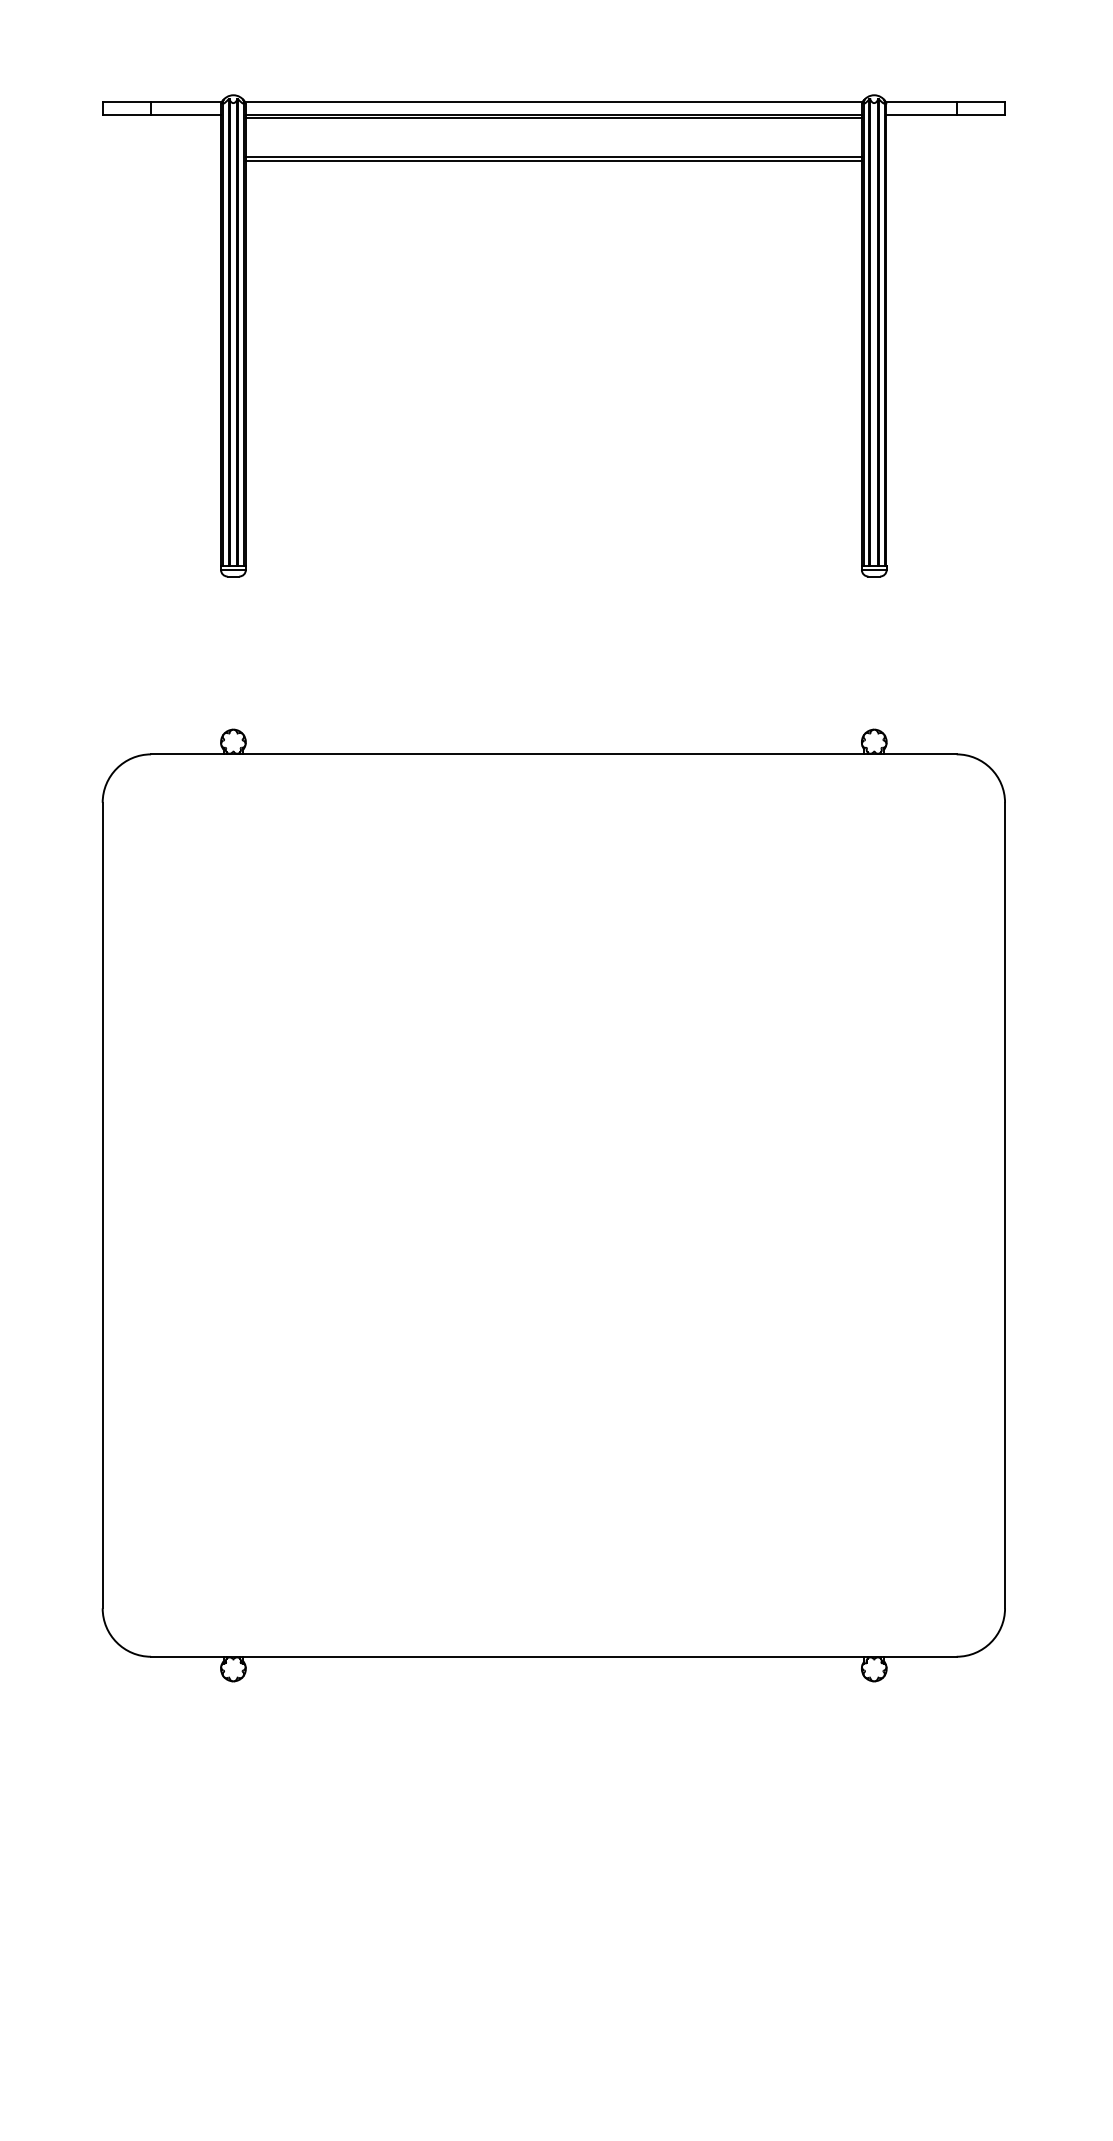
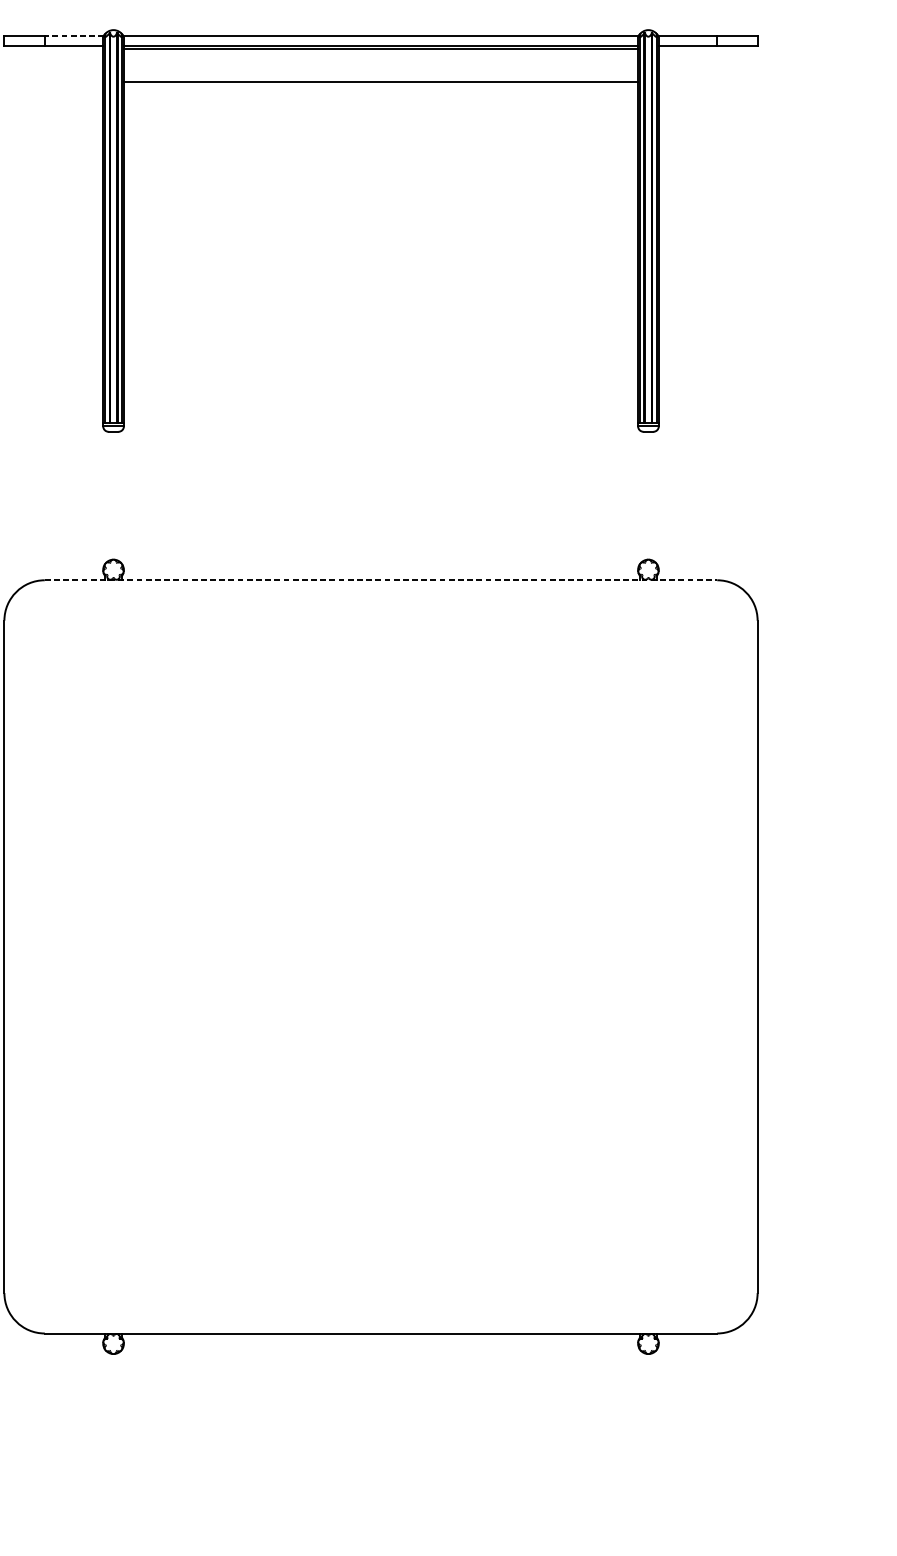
line: (186, 101) -> (74, 35), solid -> dashed
line: (553, 160) -> (380, 84), removed
line: (553, 754) -> (380, 580), solid -> dashed

